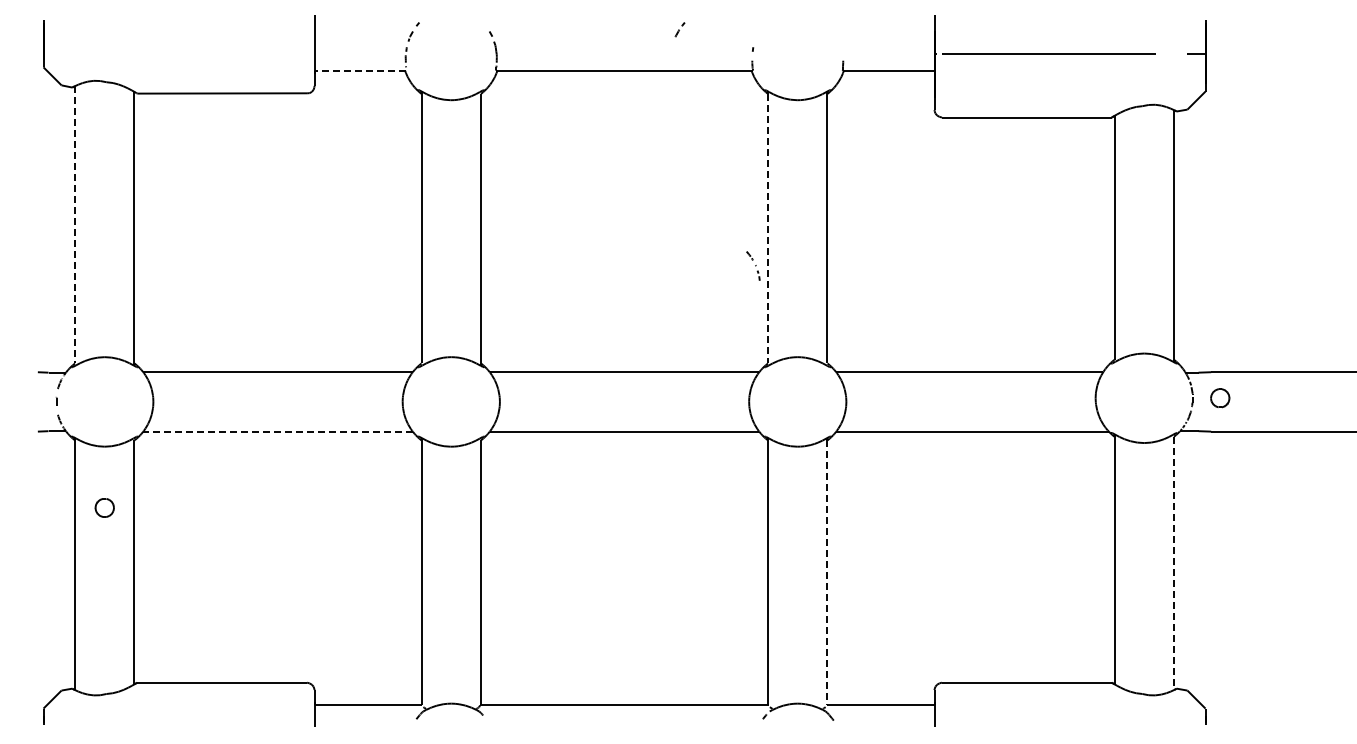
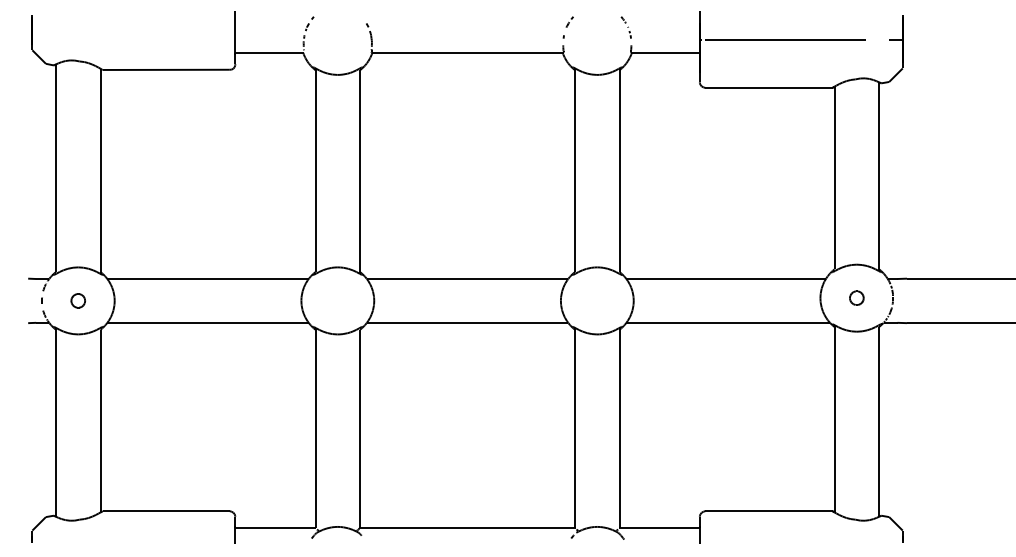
part: (679, 29) -> (569, 21), moved
line: (360, 70) -> (269, 52), dashed -> solid
line: (75, 224) -> (56, 168), dashed -> solid
line: (768, 228) -> (575, 171), dashed -> solid
part: (753, 265) -> (626, 27), moved
part: (1220, 398) -> (857, 298), moved
line: (278, 431) -> (208, 323), dashed -> solid
part: (104, 507) -> (78, 300), moved
line: (1173, 563) -> (878, 421), dashed -> solid
line: (827, 573) -> (619, 429), dashed -> solid

